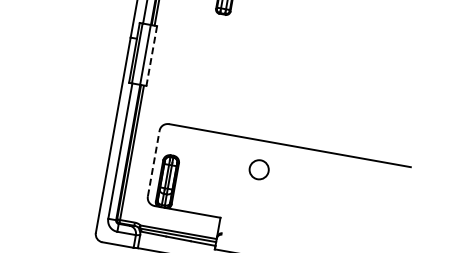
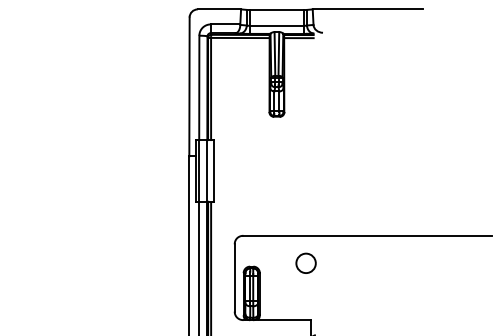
line: (151, 55) -> (213, 170), dashed -> solid
line: (153, 163) -> (234, 277), dashed -> solid
circle: (258, 168) -> (305, 262), moved

